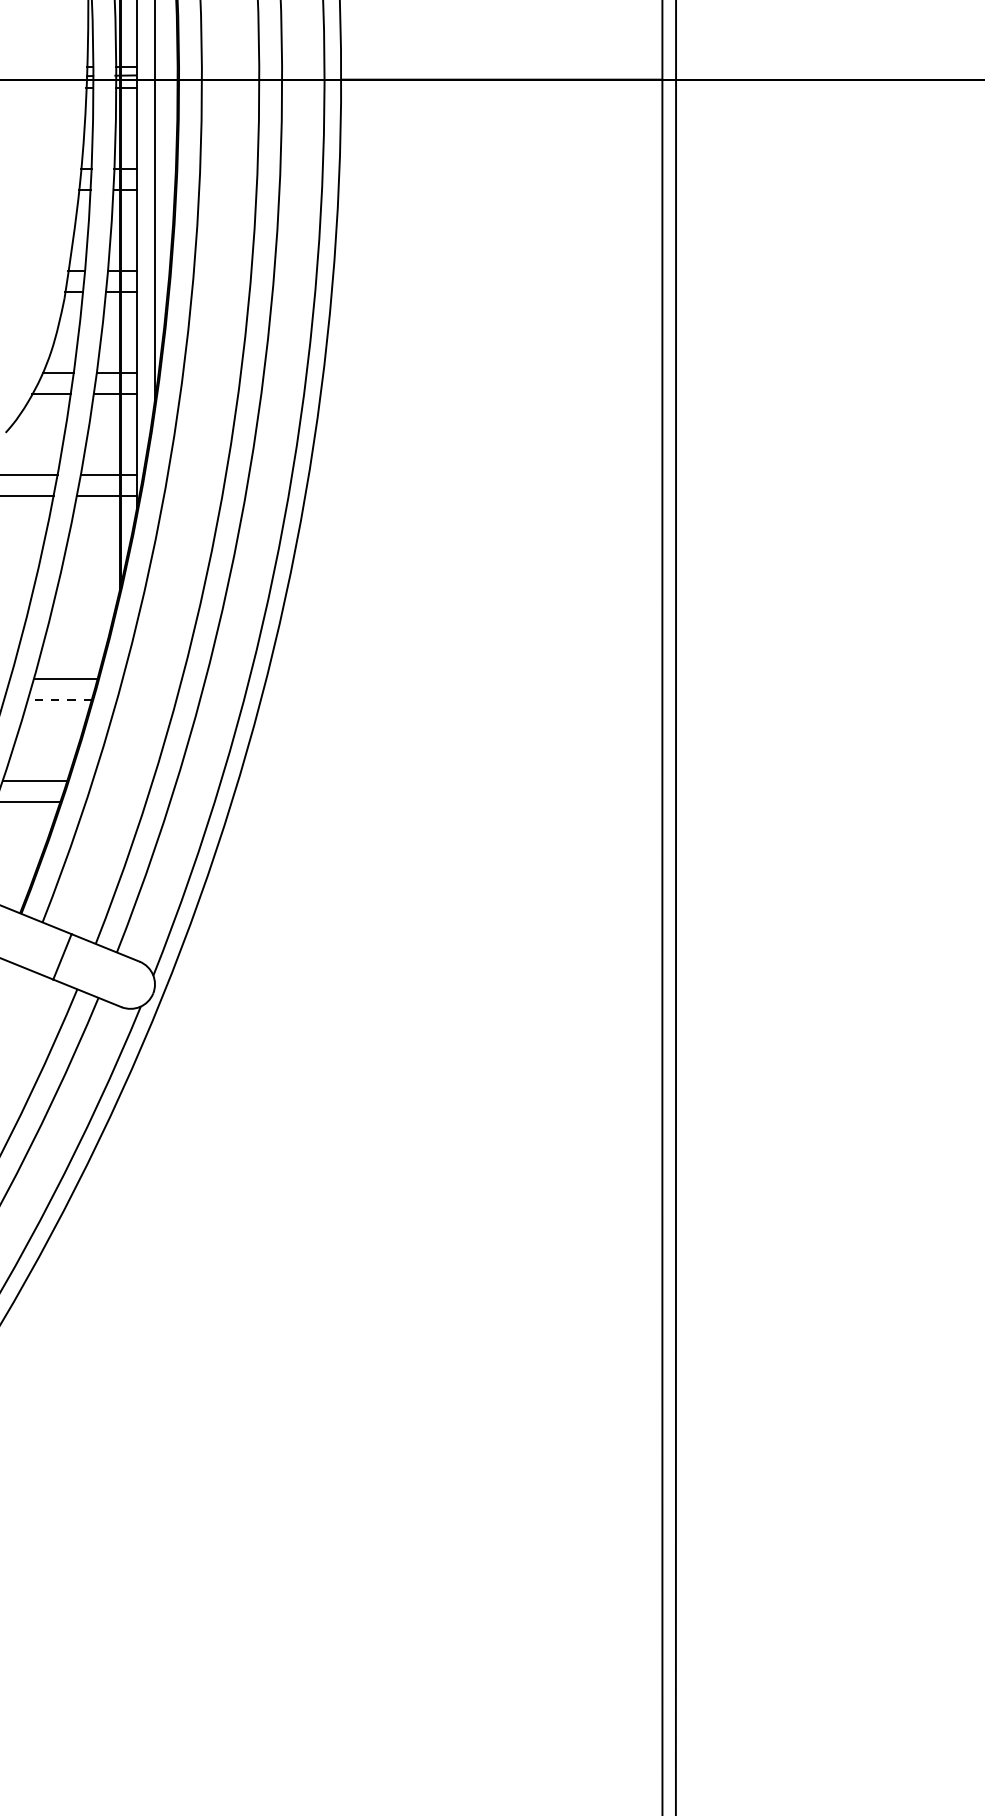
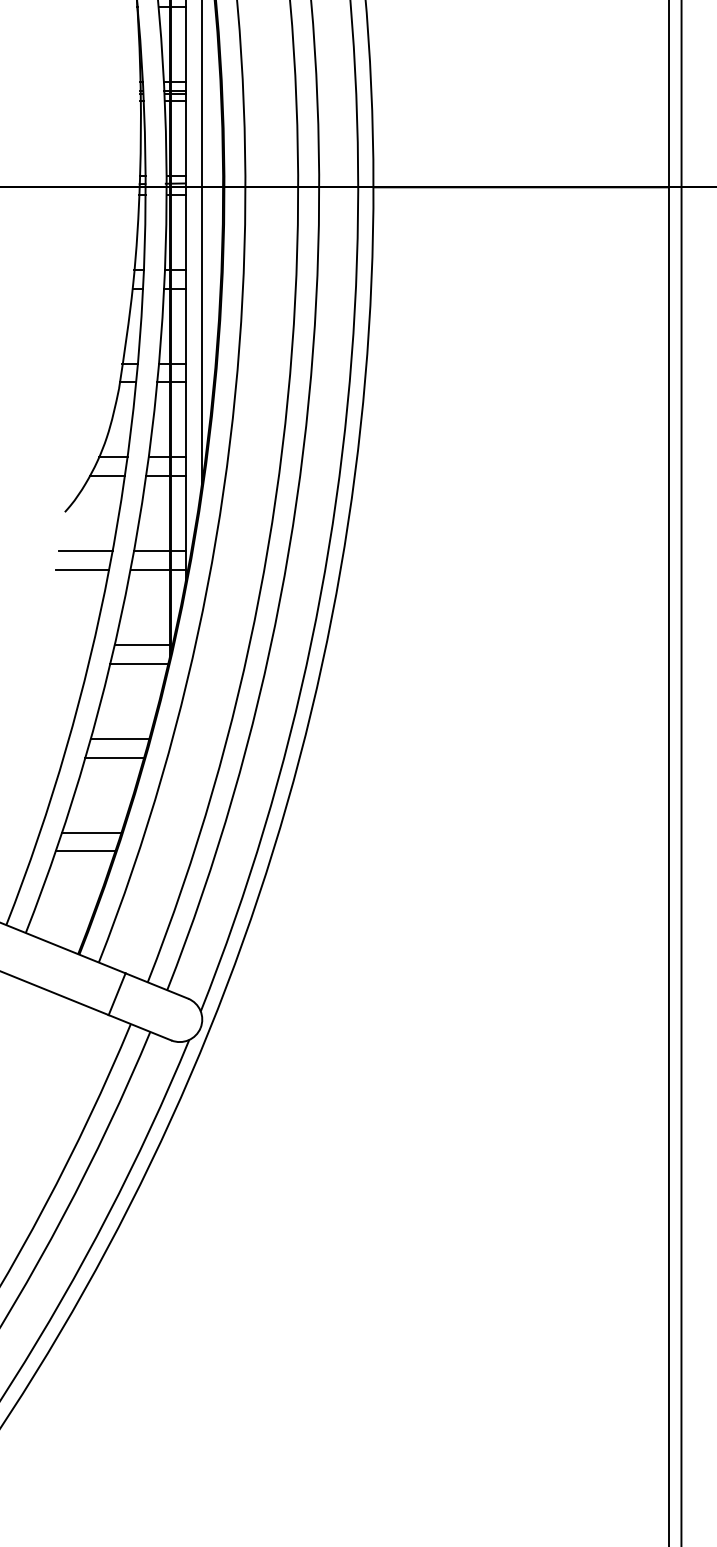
line: (89, 577) -> (142, 645), added
line: (86, 597) -> (139, 663), added
line: (59, 699) -> (114, 757), dashed -> solid

